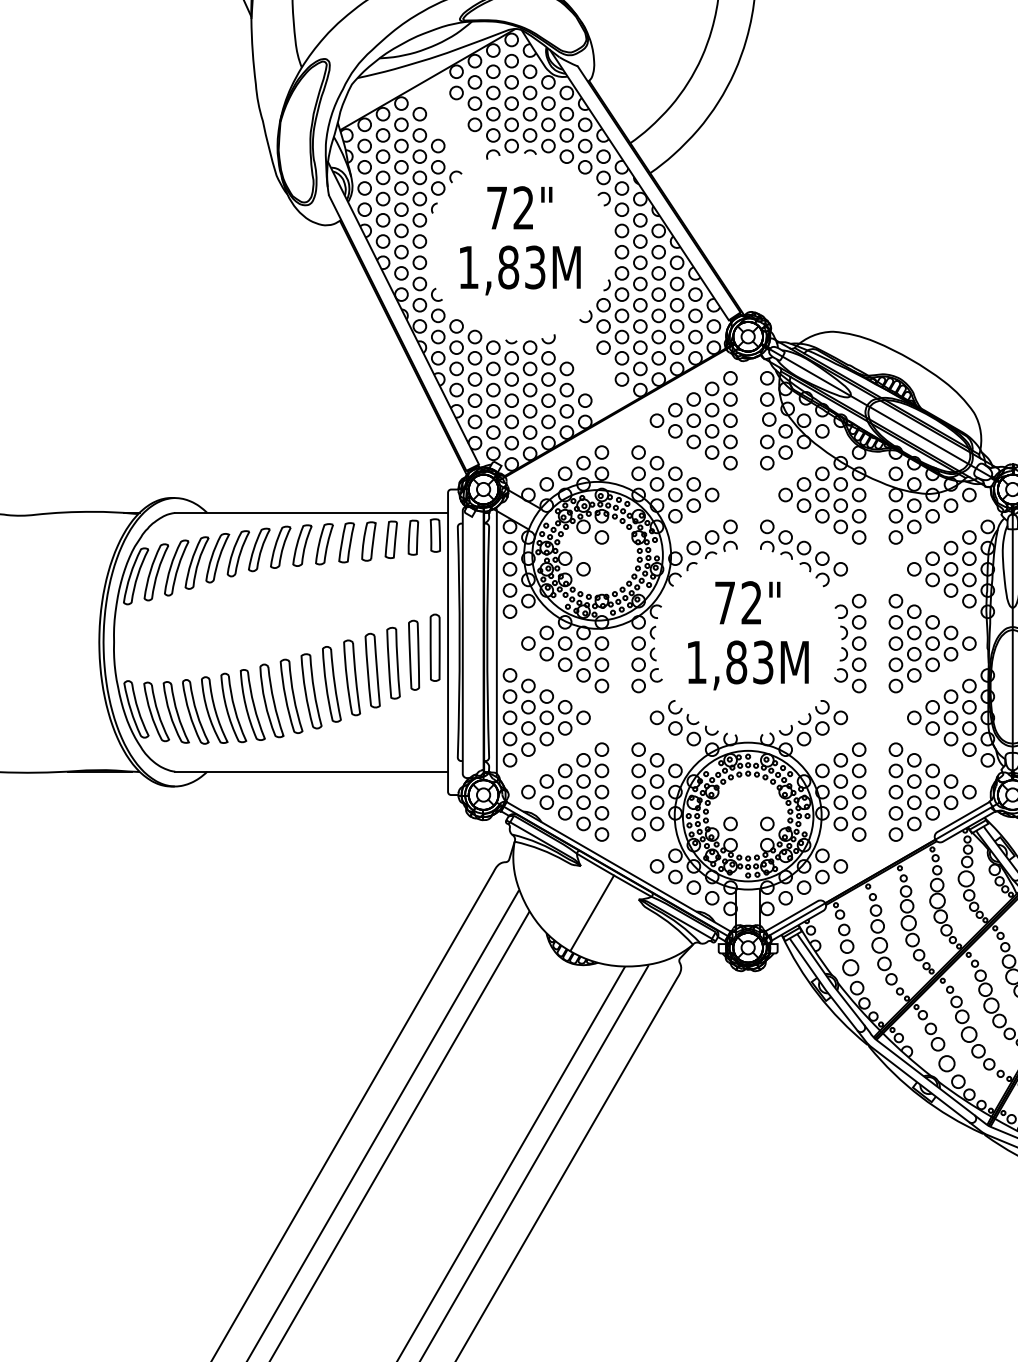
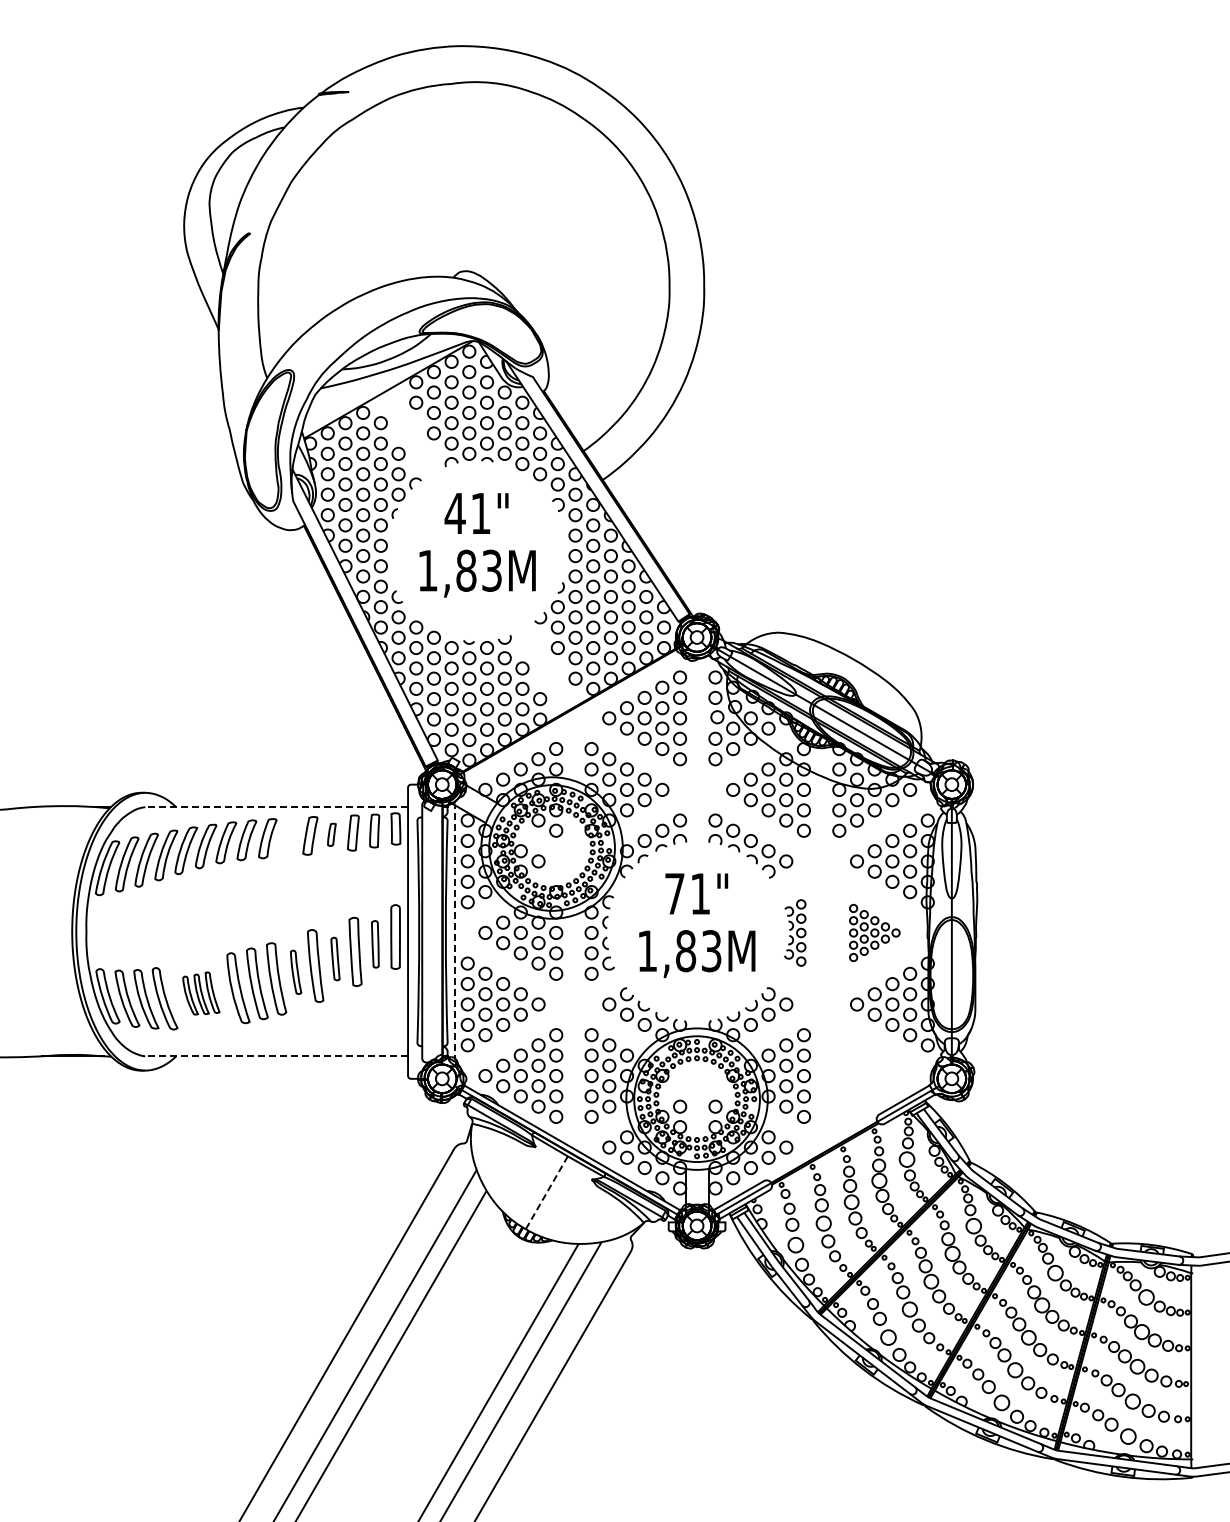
text: (509, 206) -> (467, 512), 72" -> 41"
line: (311, 513) -> (276, 807), solid -> dashed
part: (368, 541) -> (331, 834), size x0.6
part: (324, 544) -> (289, 837), removed
text: (750, 602) -> (699, 893), 72" -> 71"
line: (497, 643) -> (455, 932), solid -> dashed
part: (849, 643) -> (794, 932), size x0.7
part: (932, 643) -> (874, 932), size x0.6
part: (414, 655) -> (375, 944), size x0.7
part: (372, 670) -> (335, 958), size x0.6
part: (331, 684) -> (295, 972), size x0.6
part: (233, 706) -> (201, 993), size x0.6
line: (311, 771) -> (276, 1056), solid -> dashed
part: (932, 791) -> (874, 1075), removed
line: (591, 913) -> (546, 1192), solid -> dashed

